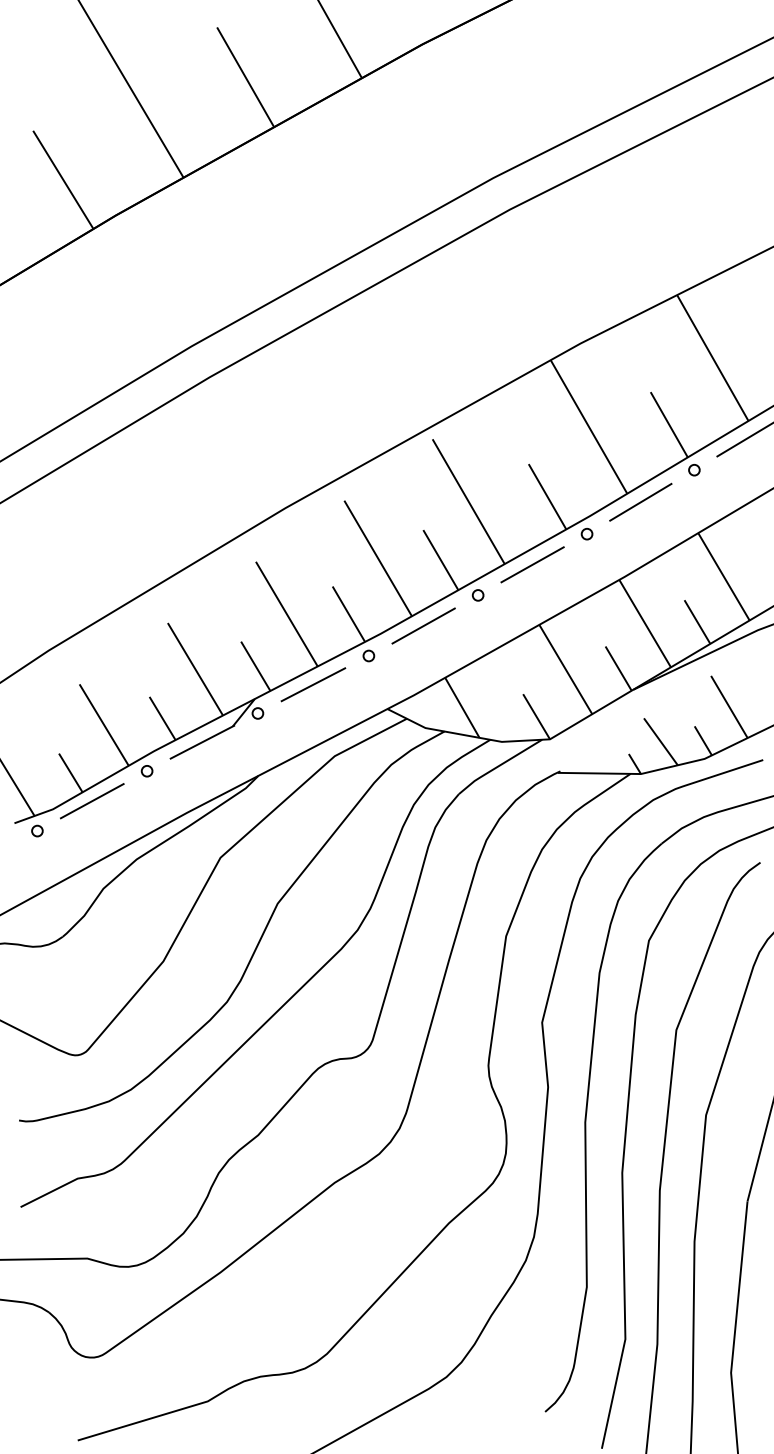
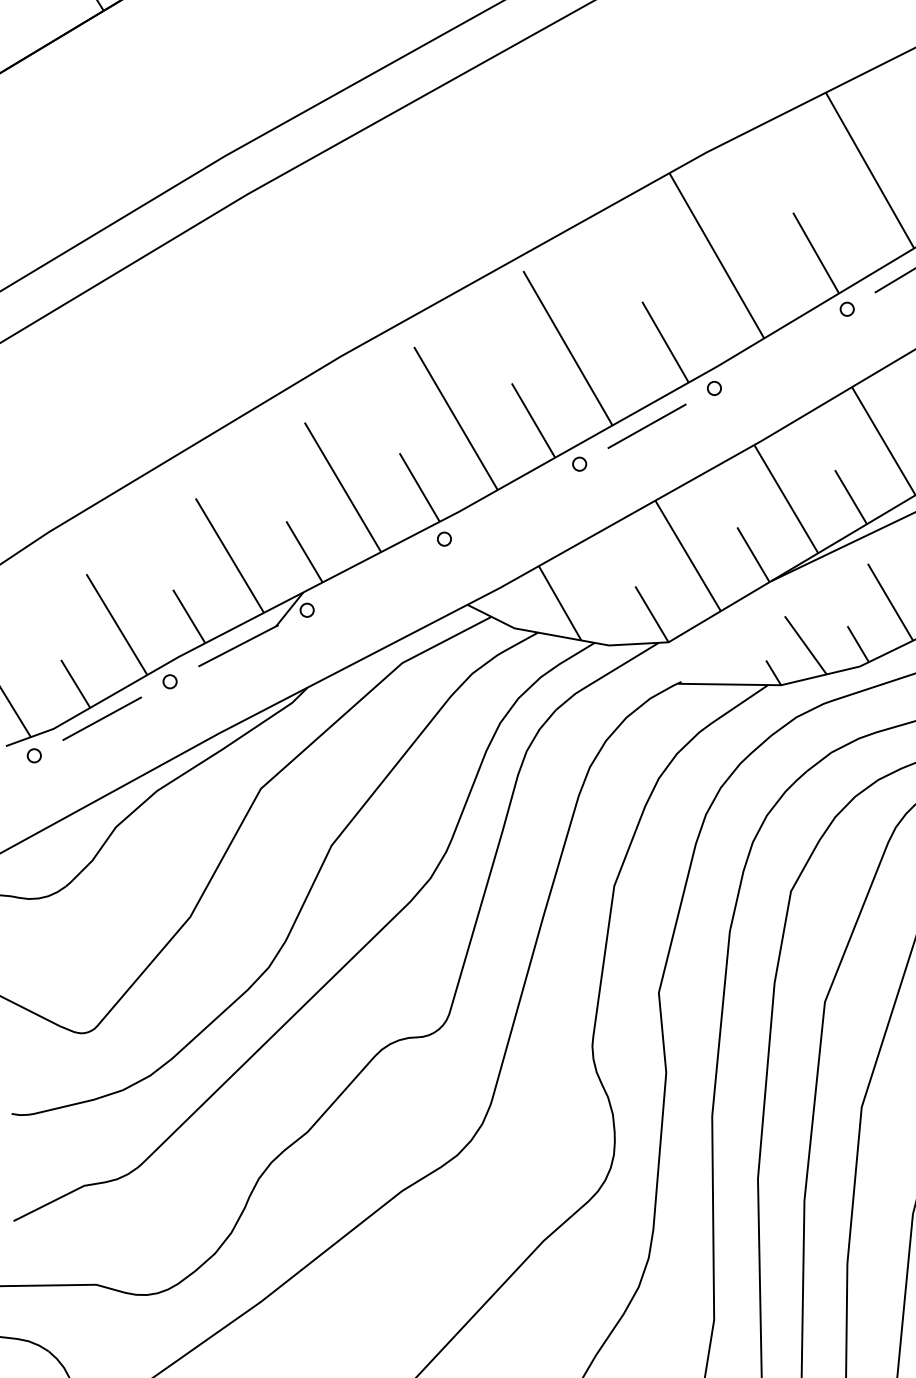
line: (640, 501) -> (780, 348), removed
line: (423, 625) -> (512, 501), removed
line: (313, 684) -> (375, 574), removed

